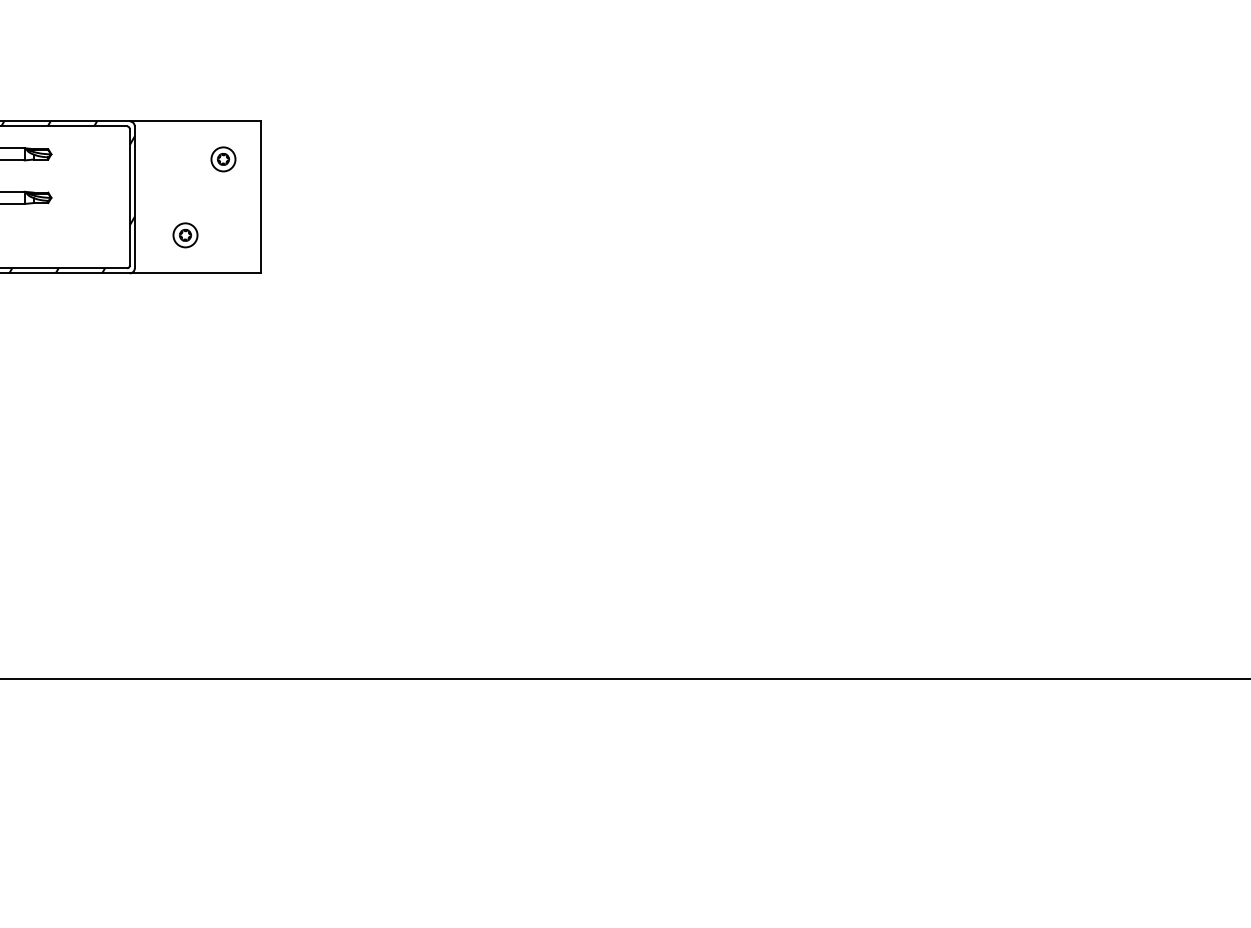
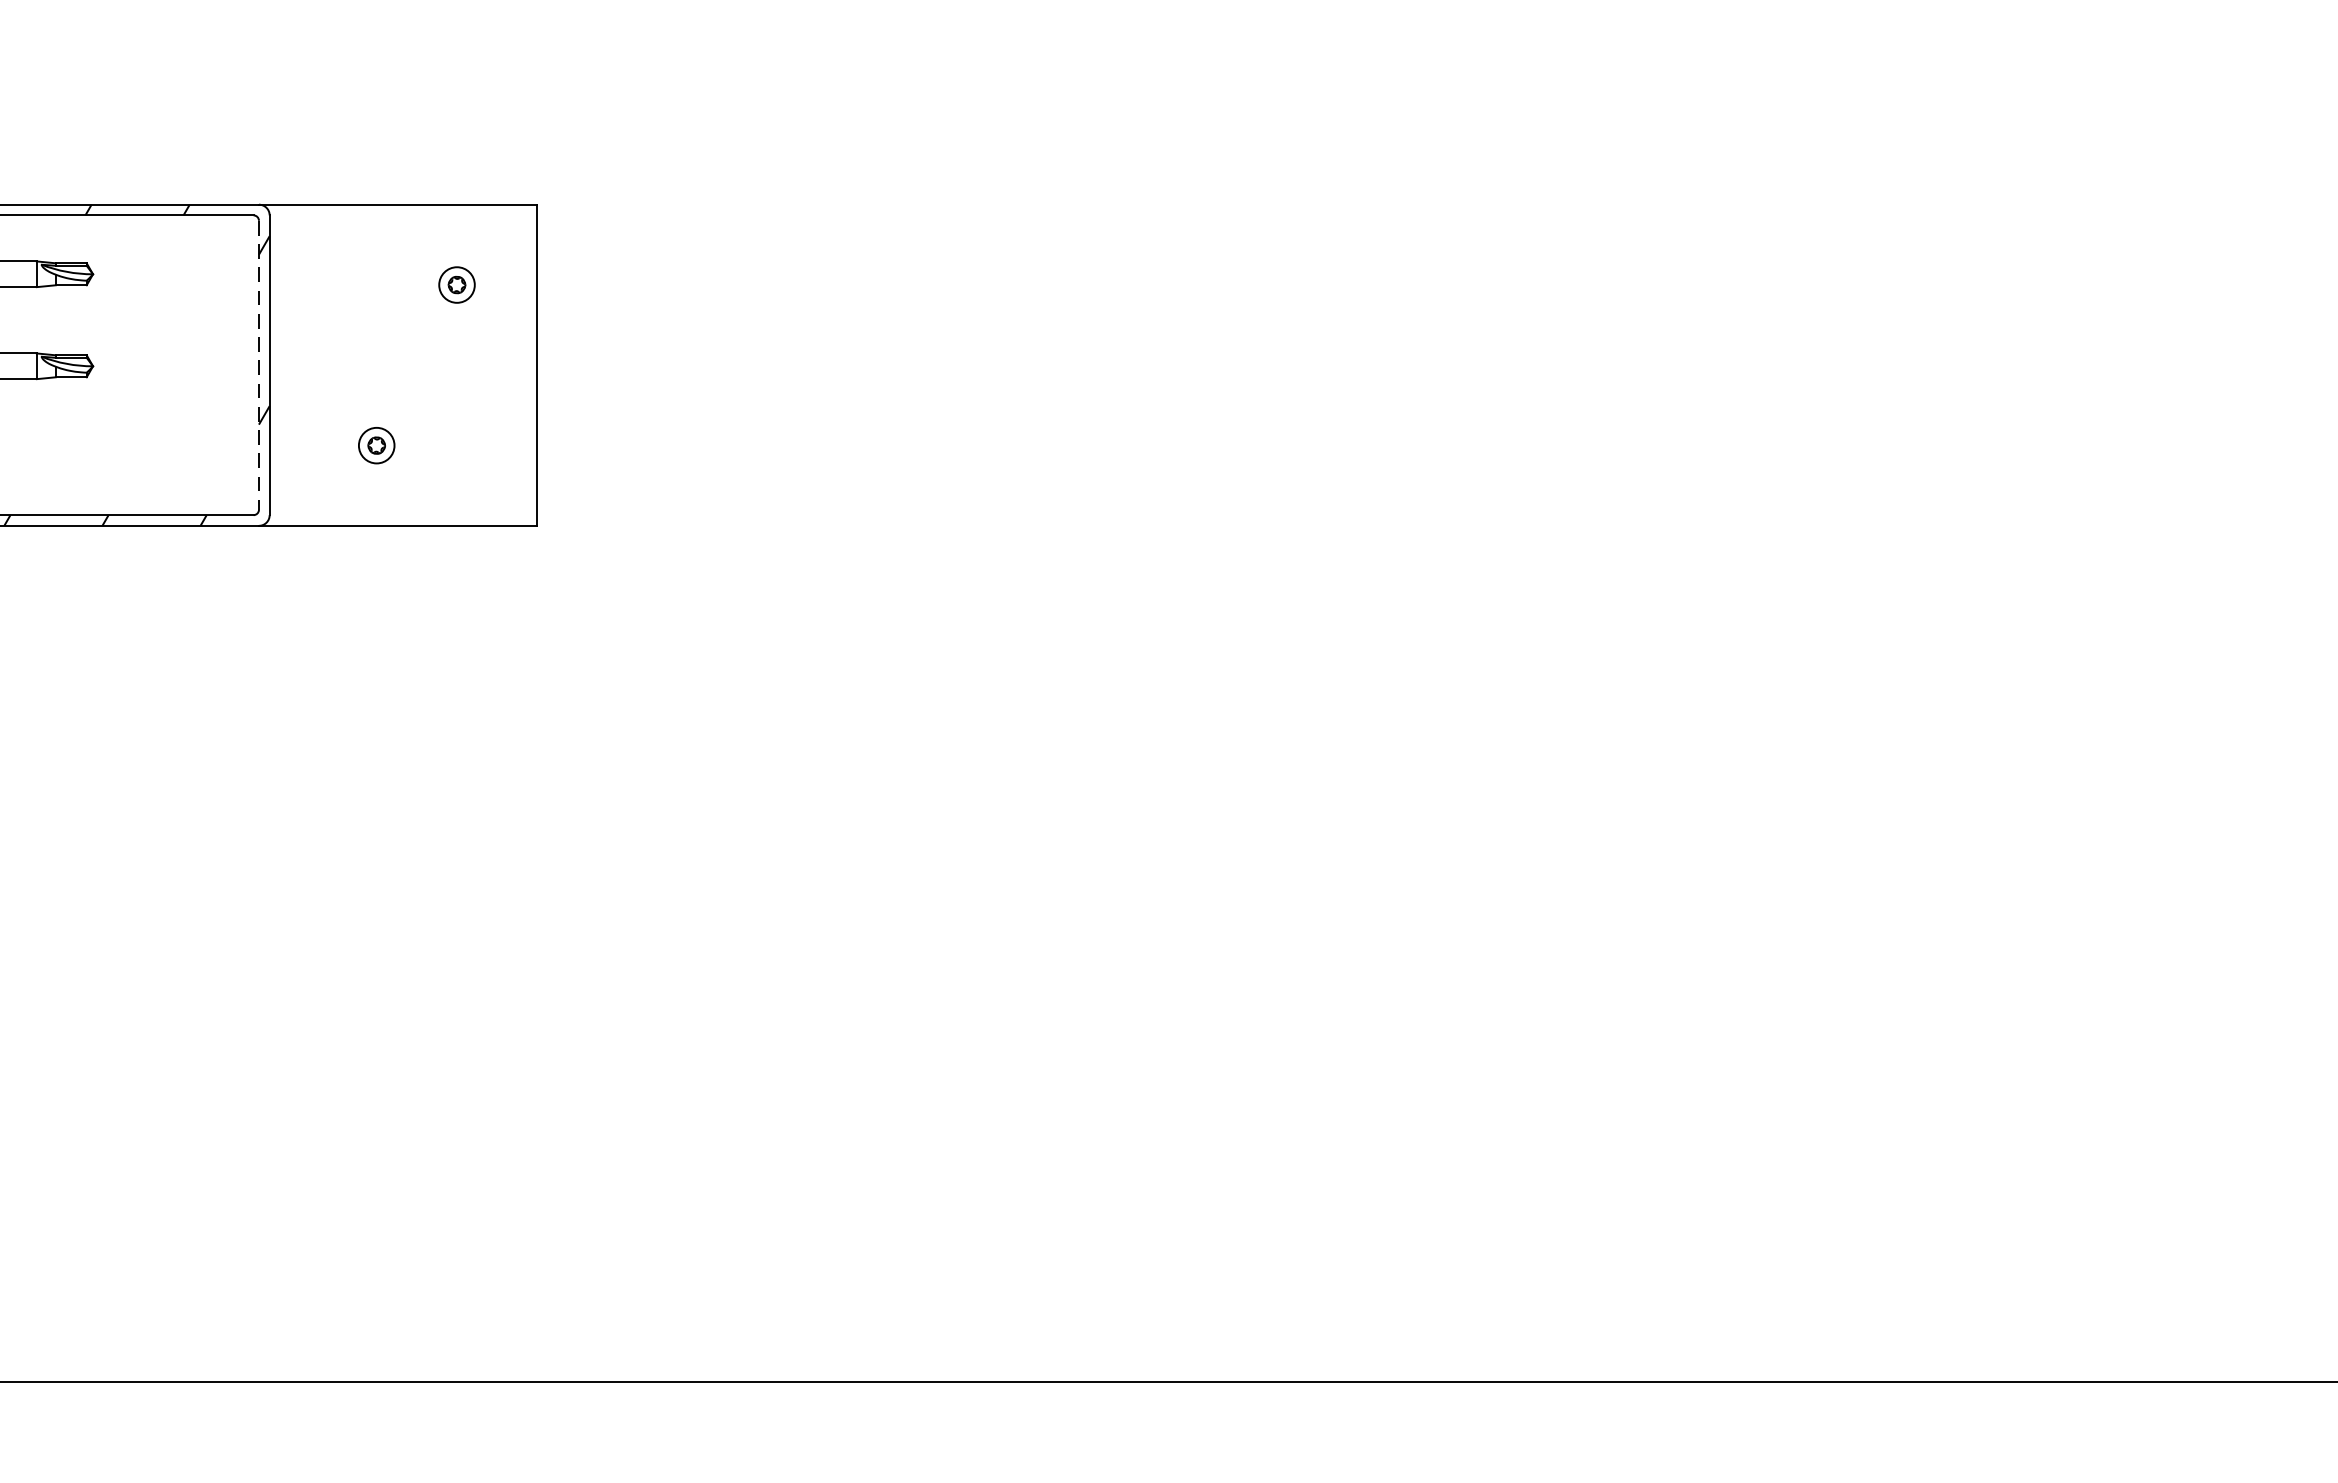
part: (223, 159) -> (457, 285), size x0.7
line: (129, 197) -> (258, 365), solid -> dashed
part: (185, 235) -> (376, 445), size x0.7

